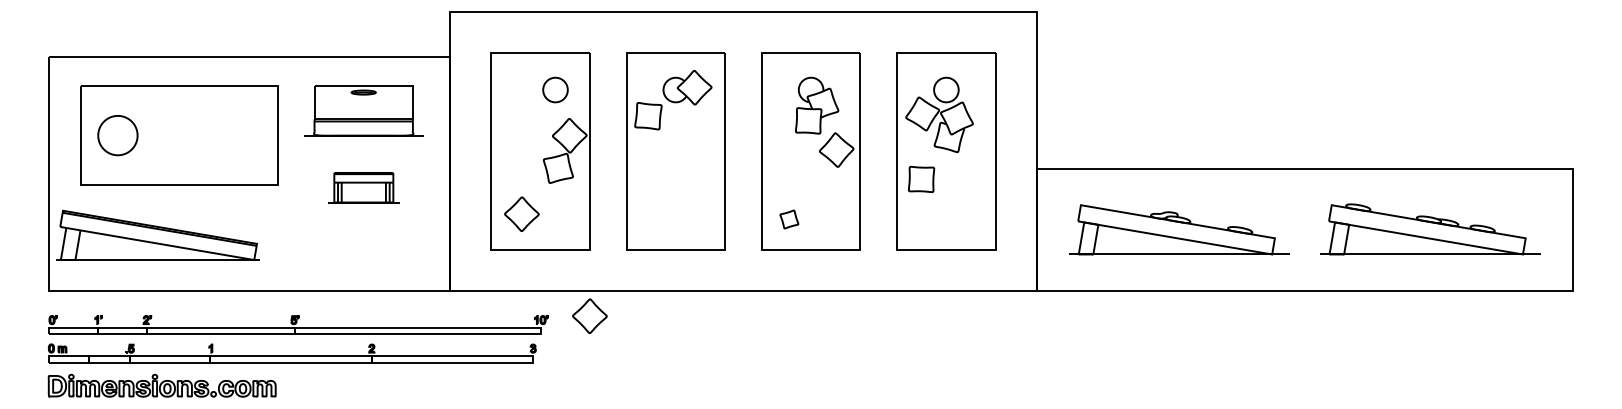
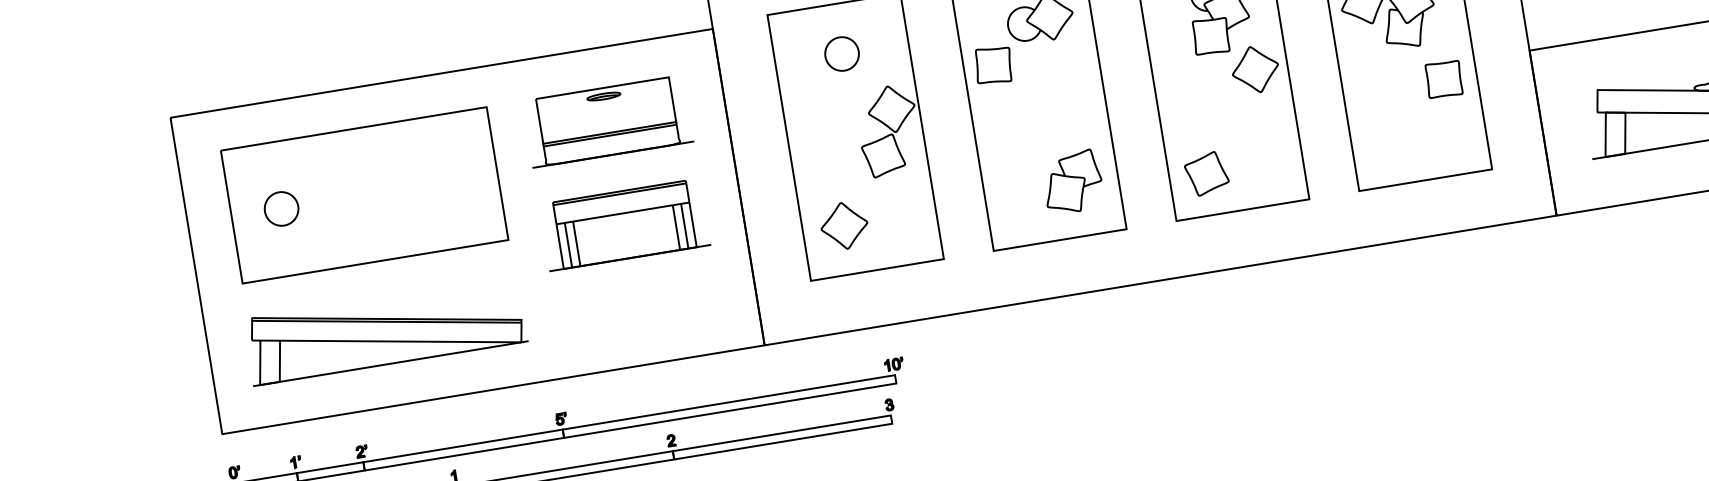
part: (555, 89) -> (841, 53), moved
part: (118, 135) -> (282, 208), size x0.62
part: (921, 178) -> (1443, 78), moved
part: (363, 187) -> (624, 224), size x1.67
part: (691, 209) -> (1072, 181), added
part: (789, 219) -> (1207, 173), size x1.67
part: (157, 234) -> (385, 329), moved
part: (589, 315) -> (958, 347), removed

